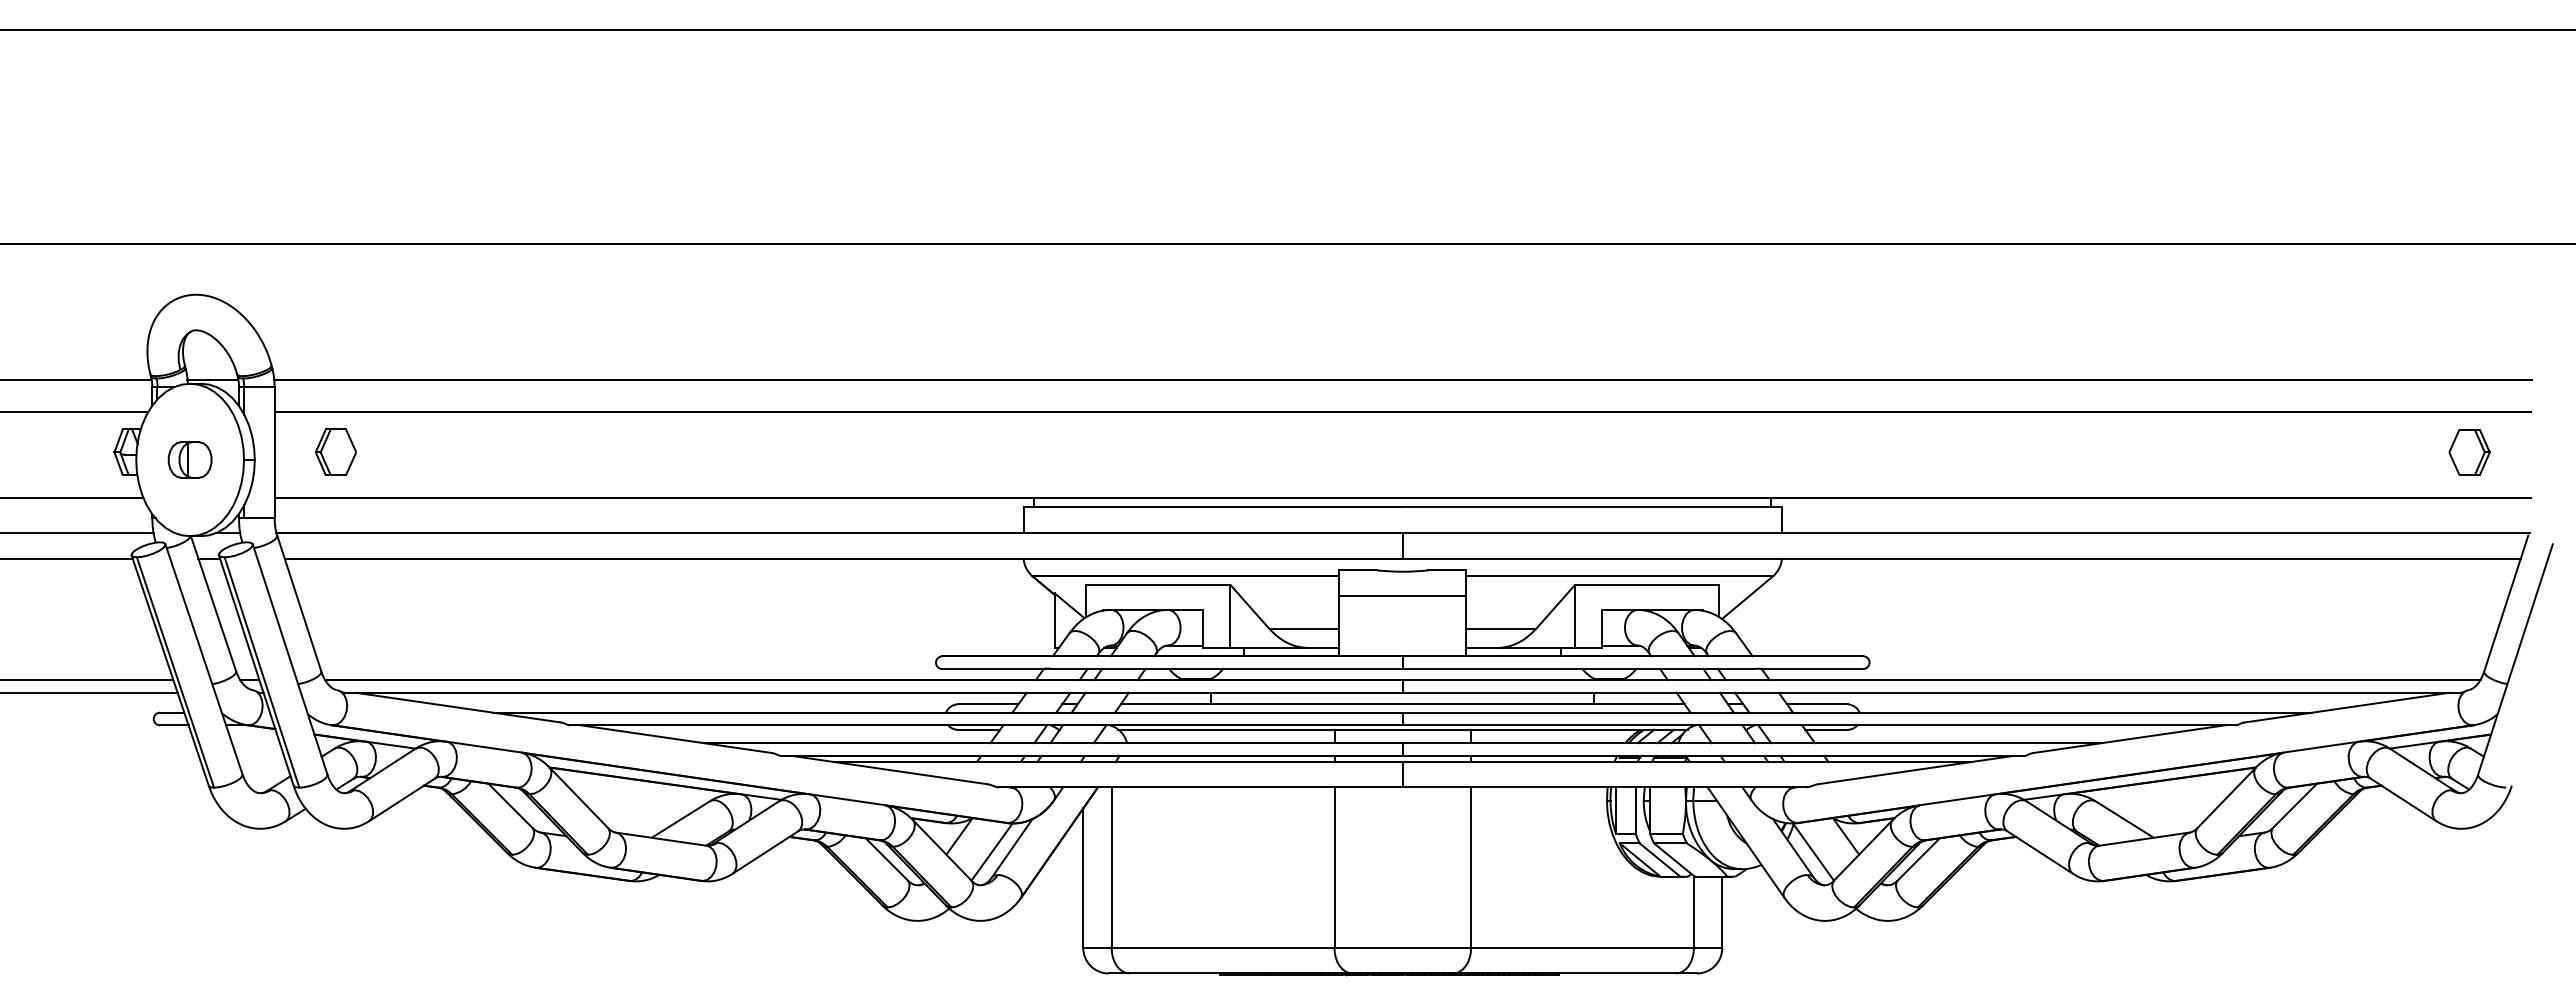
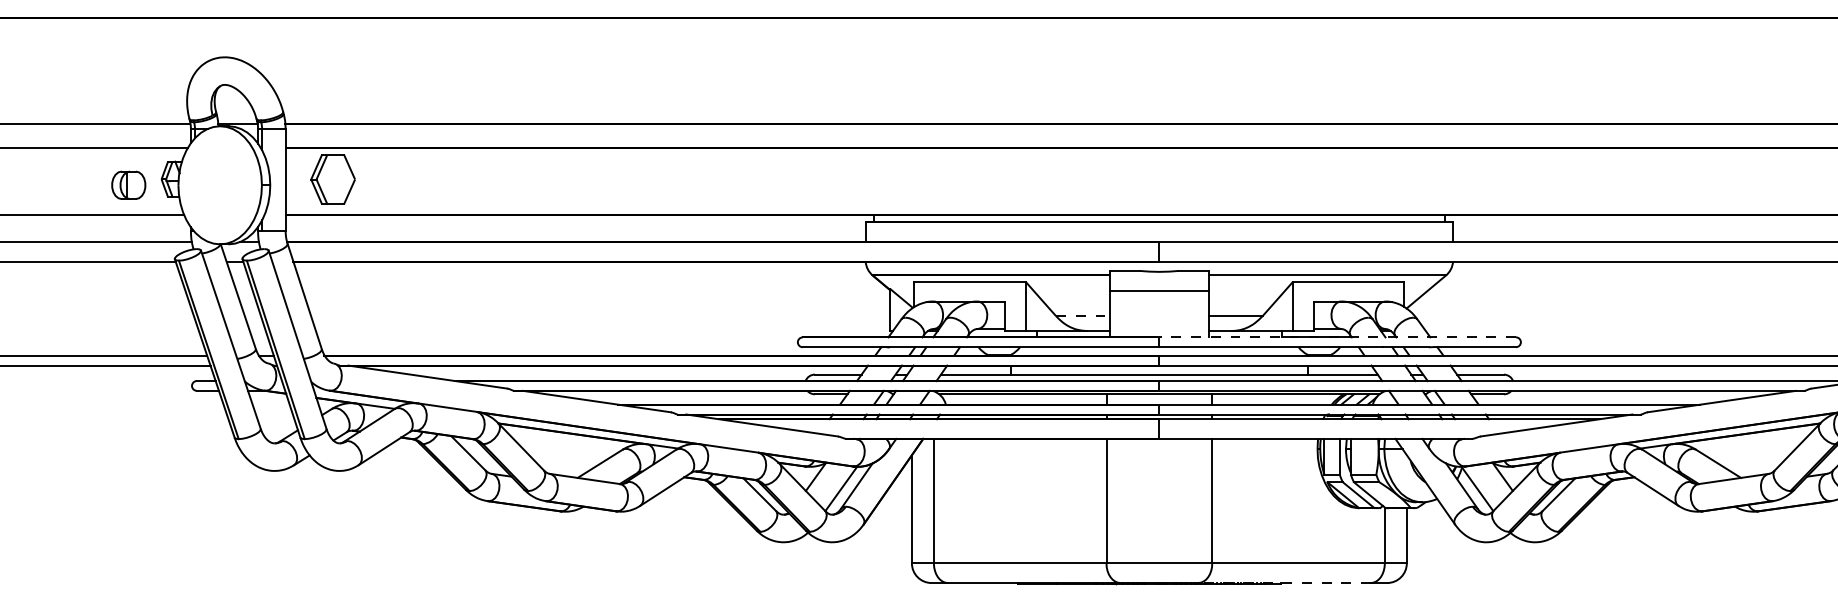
part: (335, 451) -> (332, 178), size x1.4
part: (189, 459) -> (128, 184), moved
line: (1304, 629) -> (1083, 316), solid -> dashed
line: (1632, 656) -> (1337, 337), solid -> dashed
line: (1564, 973) -> (1284, 583), solid -> dashed

